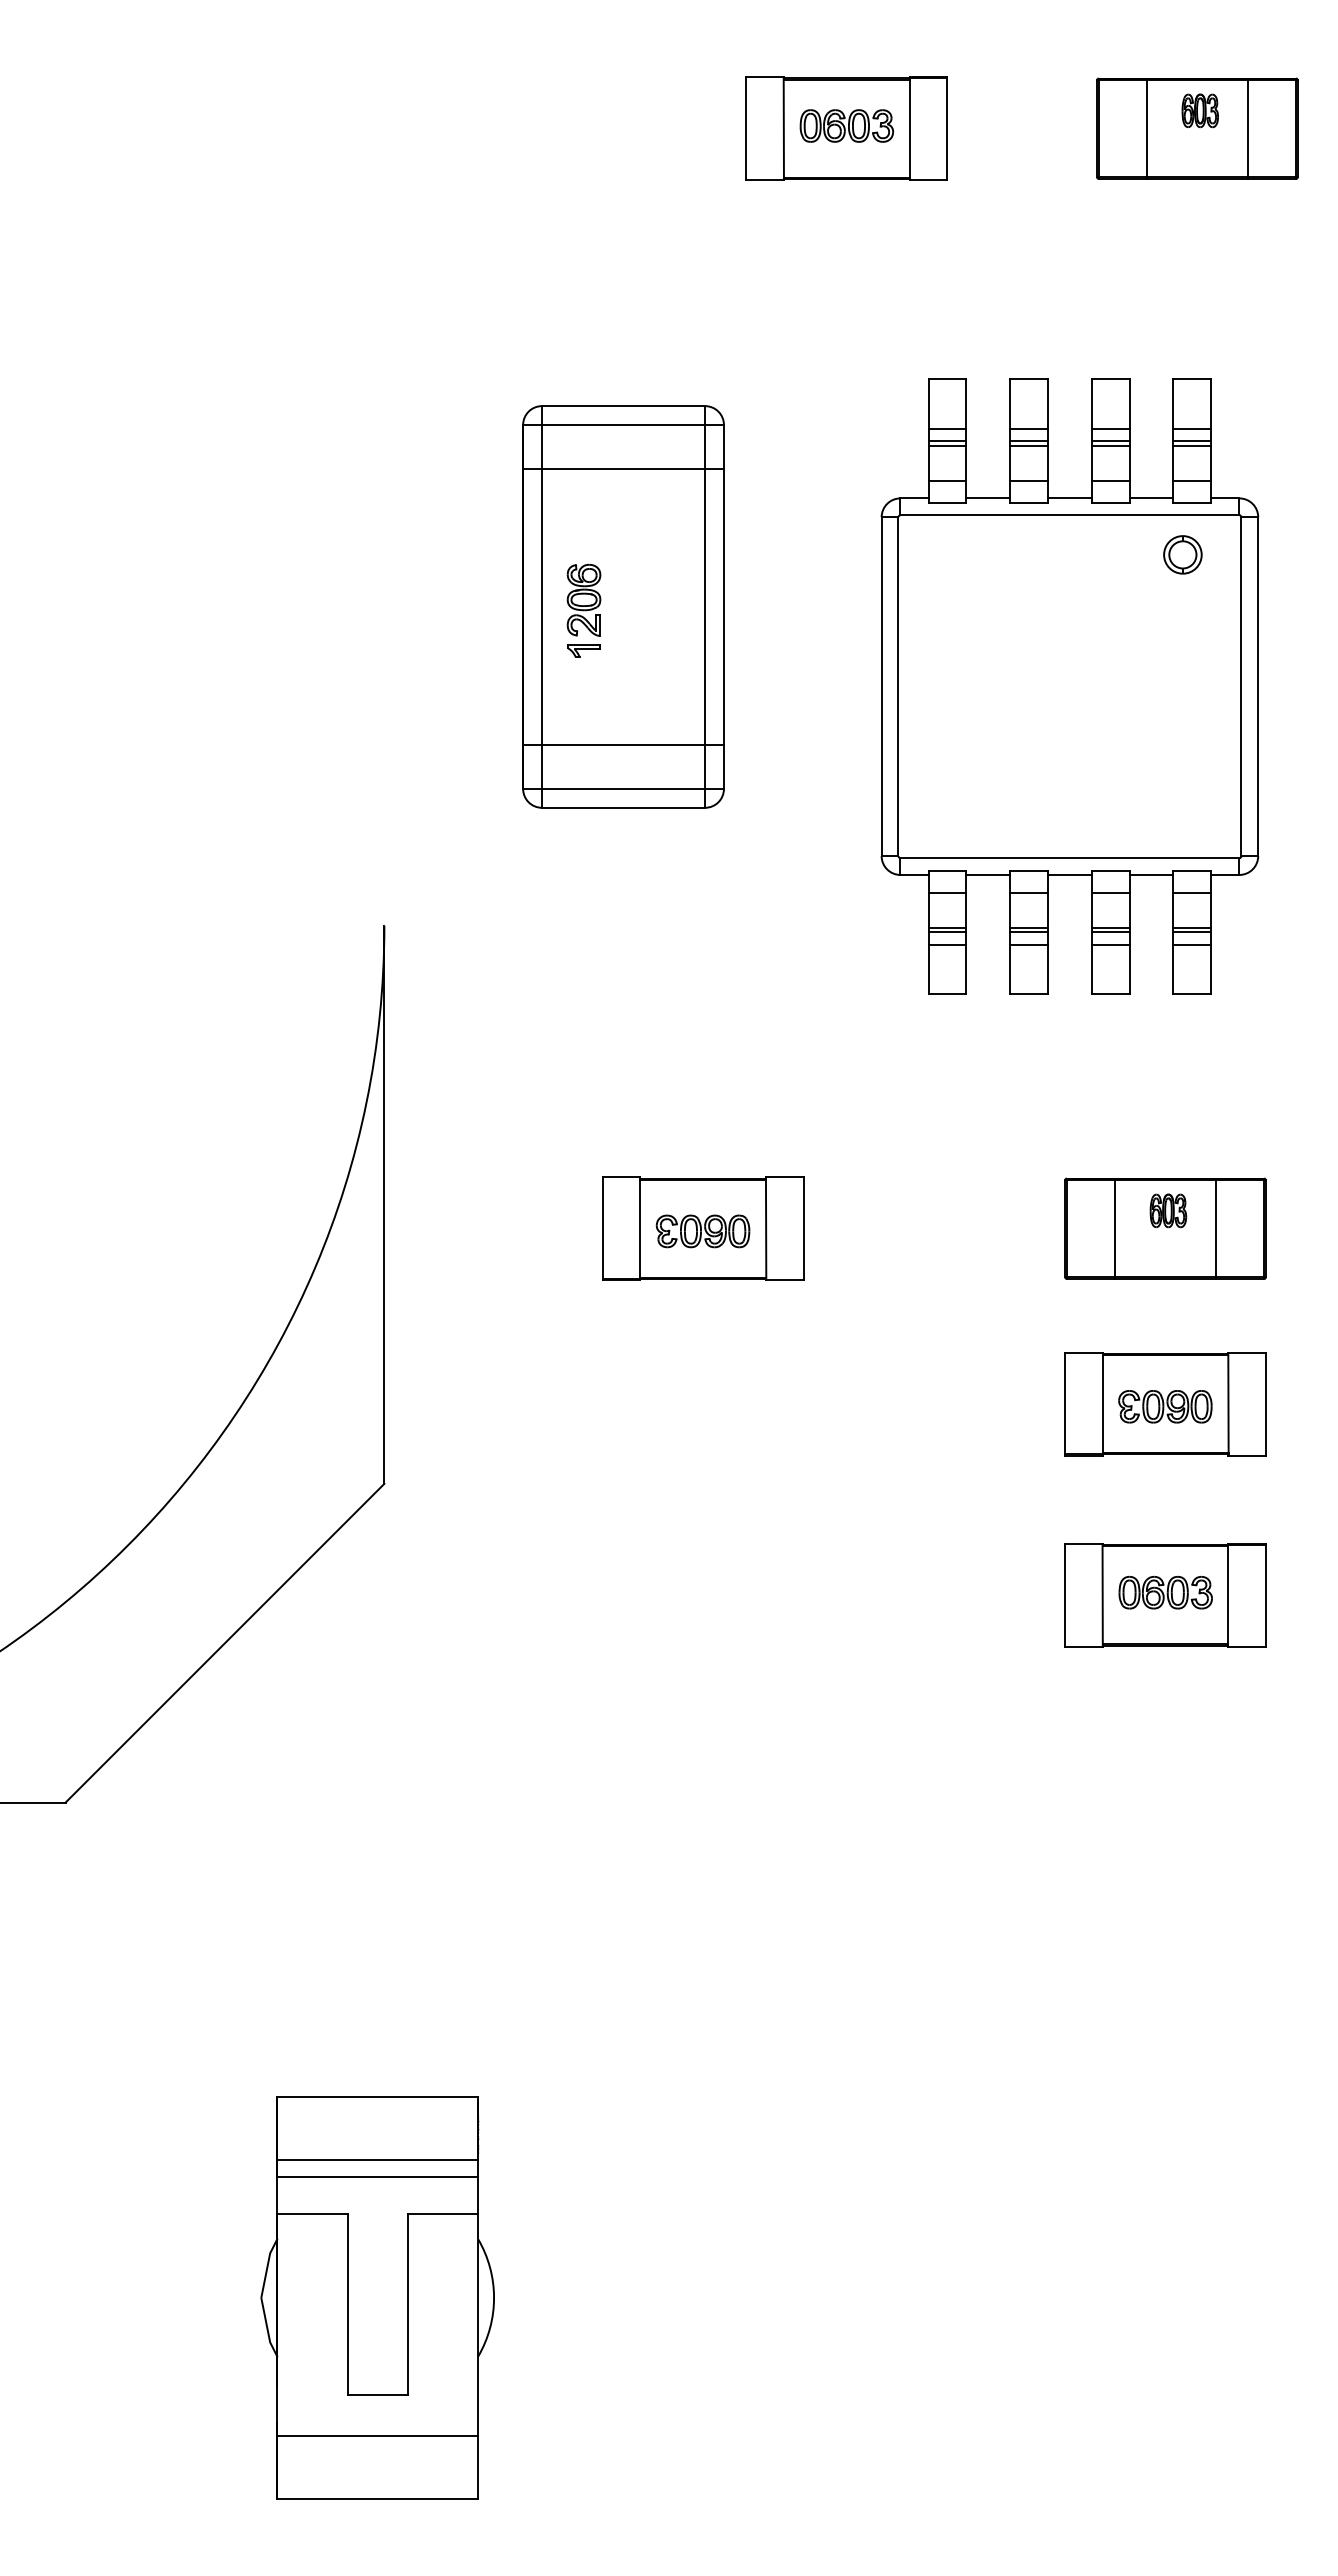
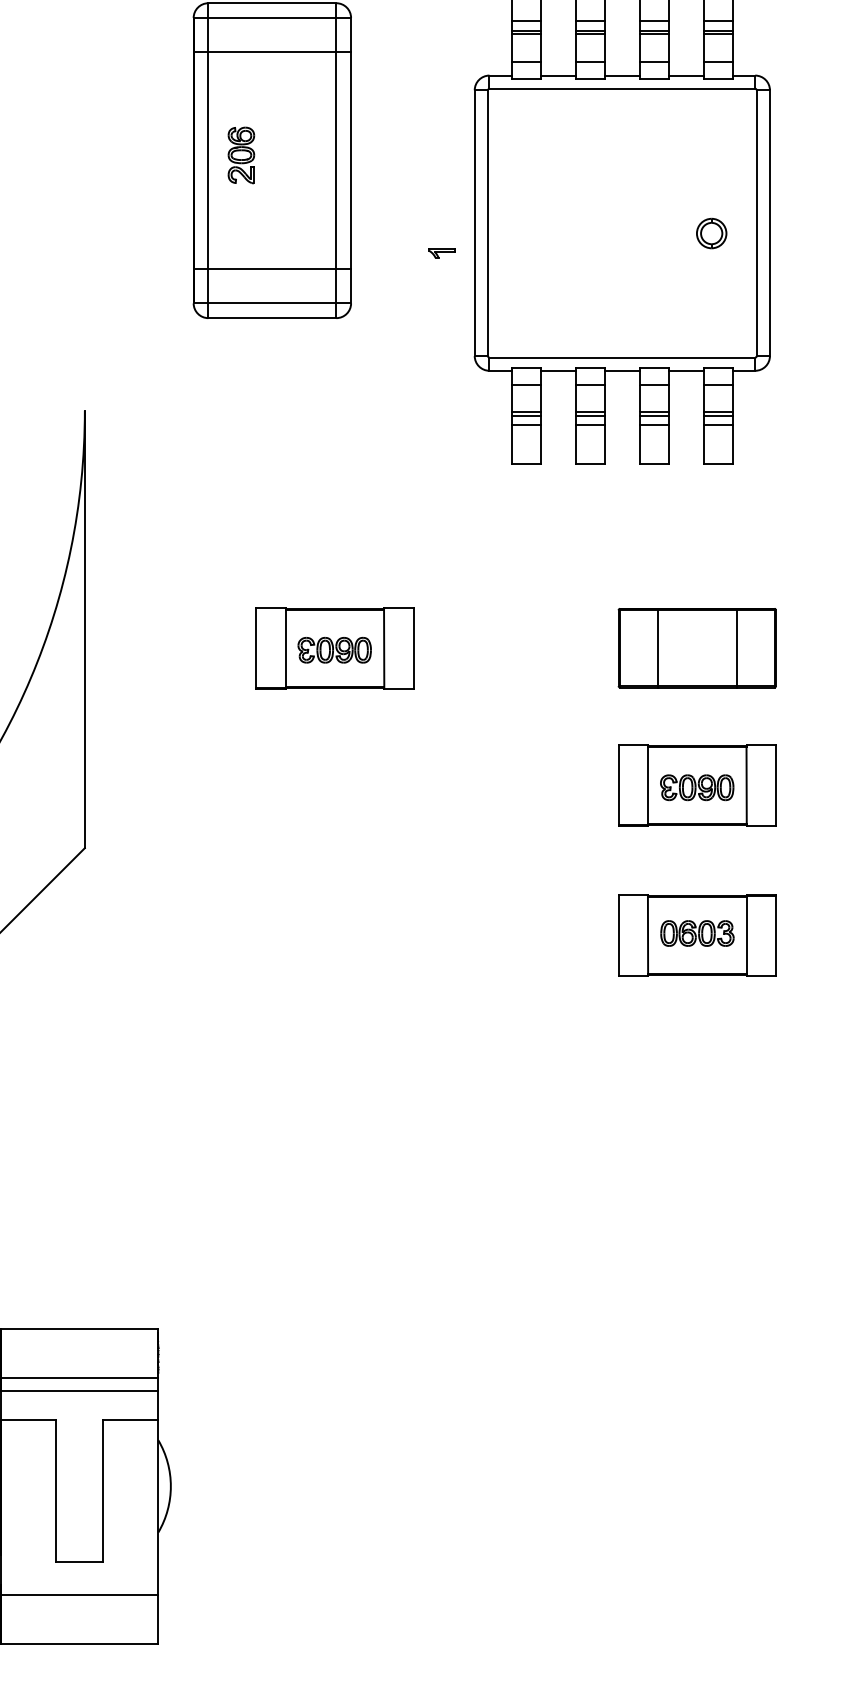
part: (1182, 554) -> (711, 233), moved
part: (583, 650) -> (441, 252), moved
part: (1168, 1210) -> (699, 633), removed

